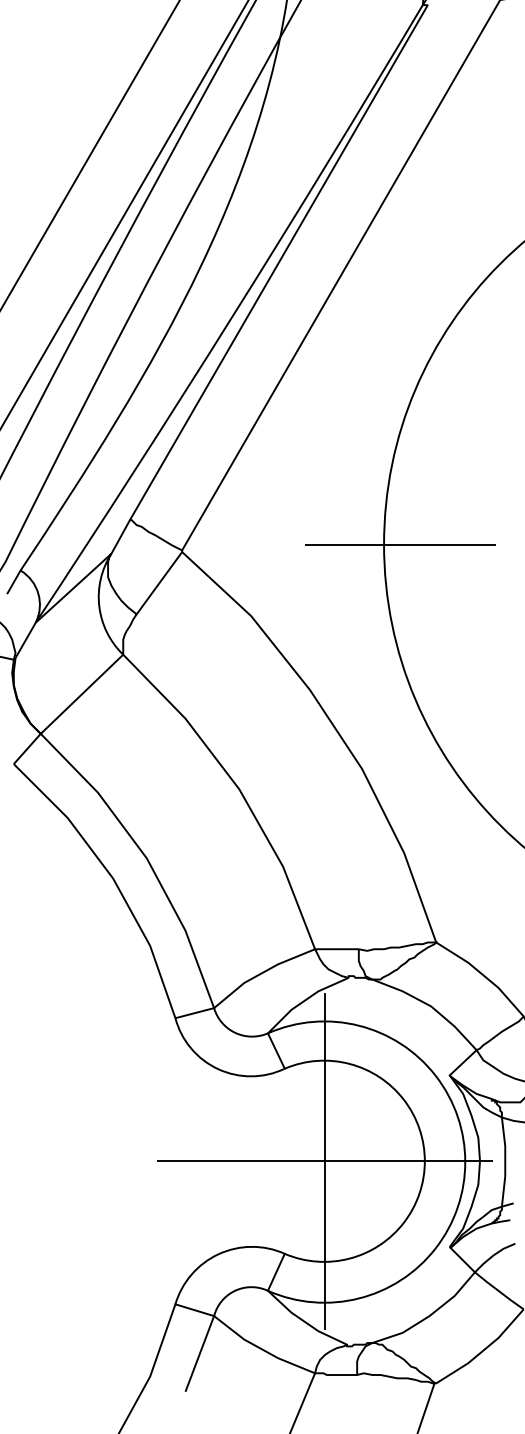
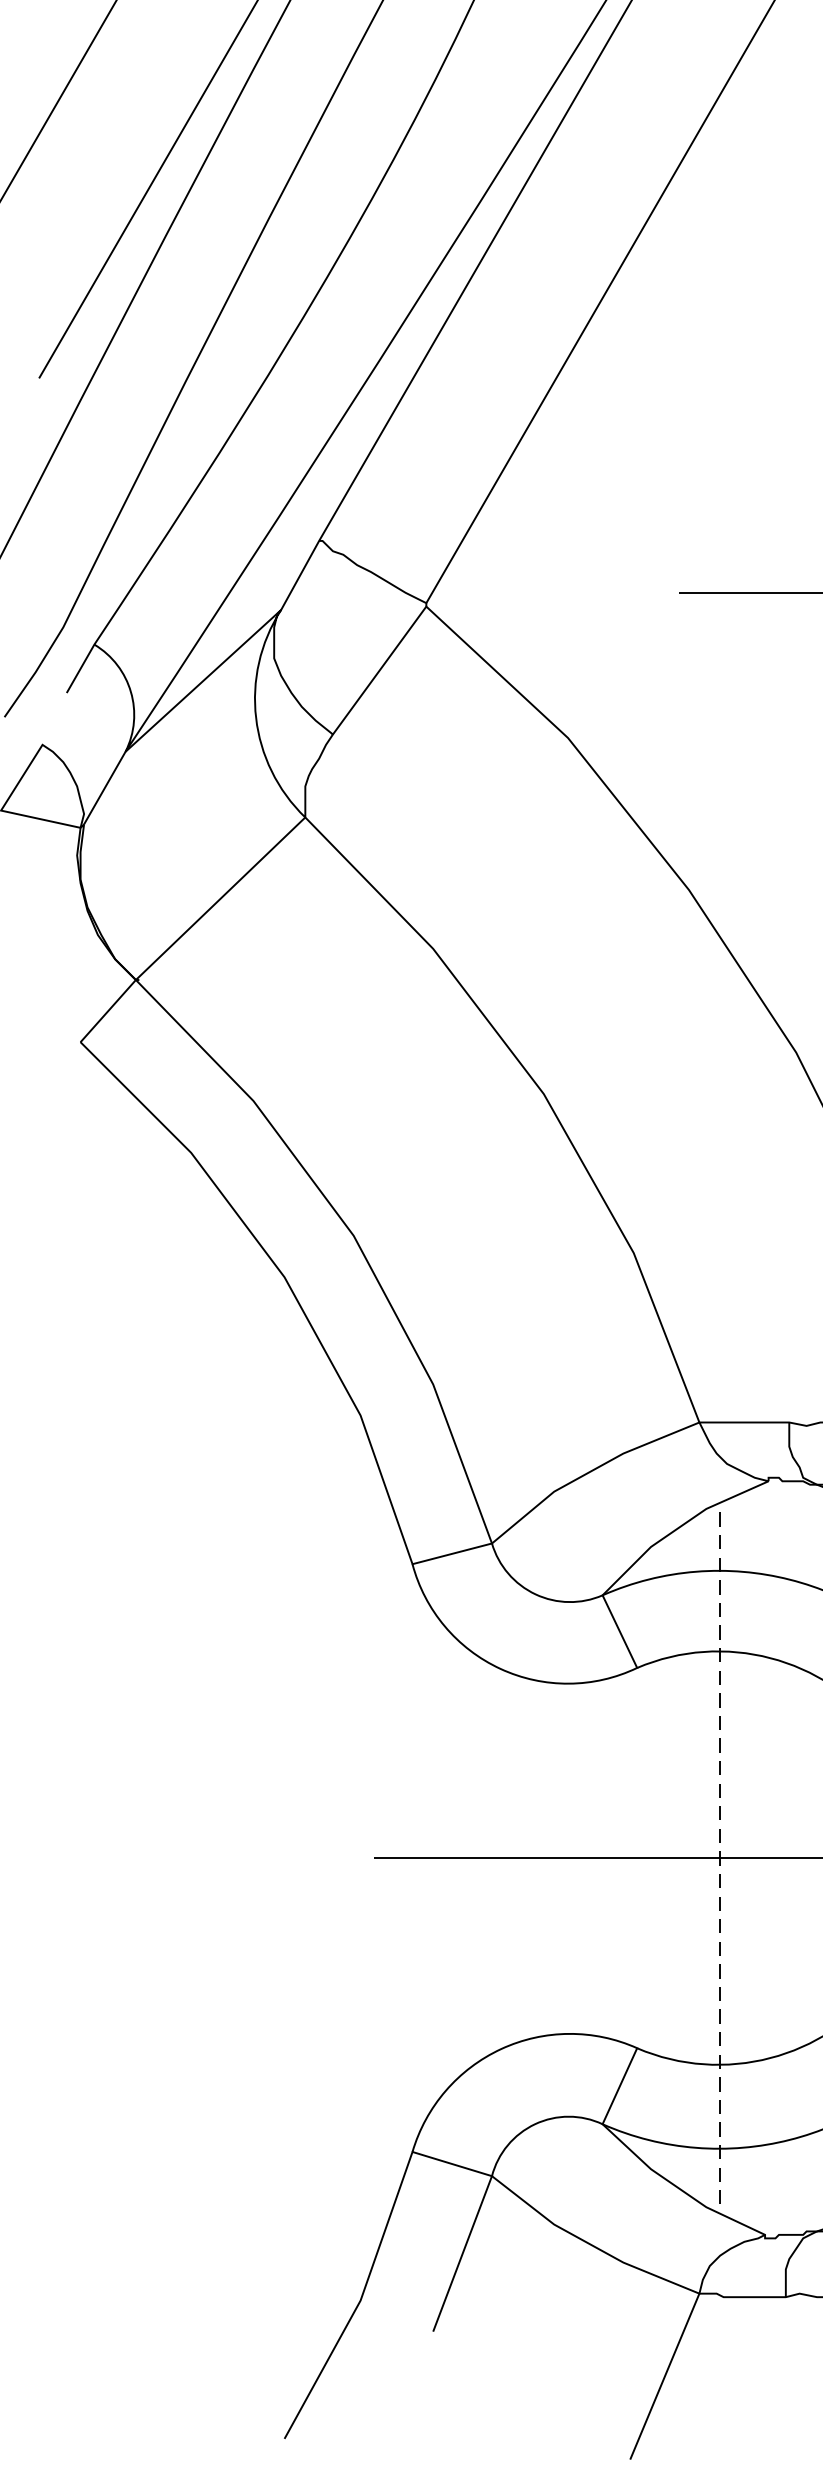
line: (325, 1161) -> (720, 1858), solid -> dashed

